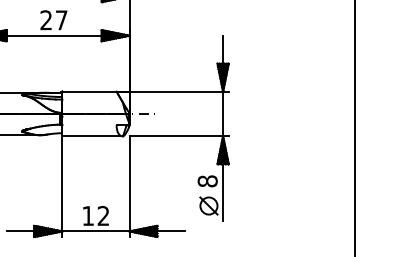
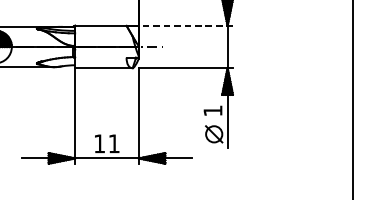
line: (179, 91) -> (186, 25), solid -> dashed
text: (207, 181) -> (212, 111), 8 -> 1
text: (103, 215) -> (114, 143), 12 -> 11

